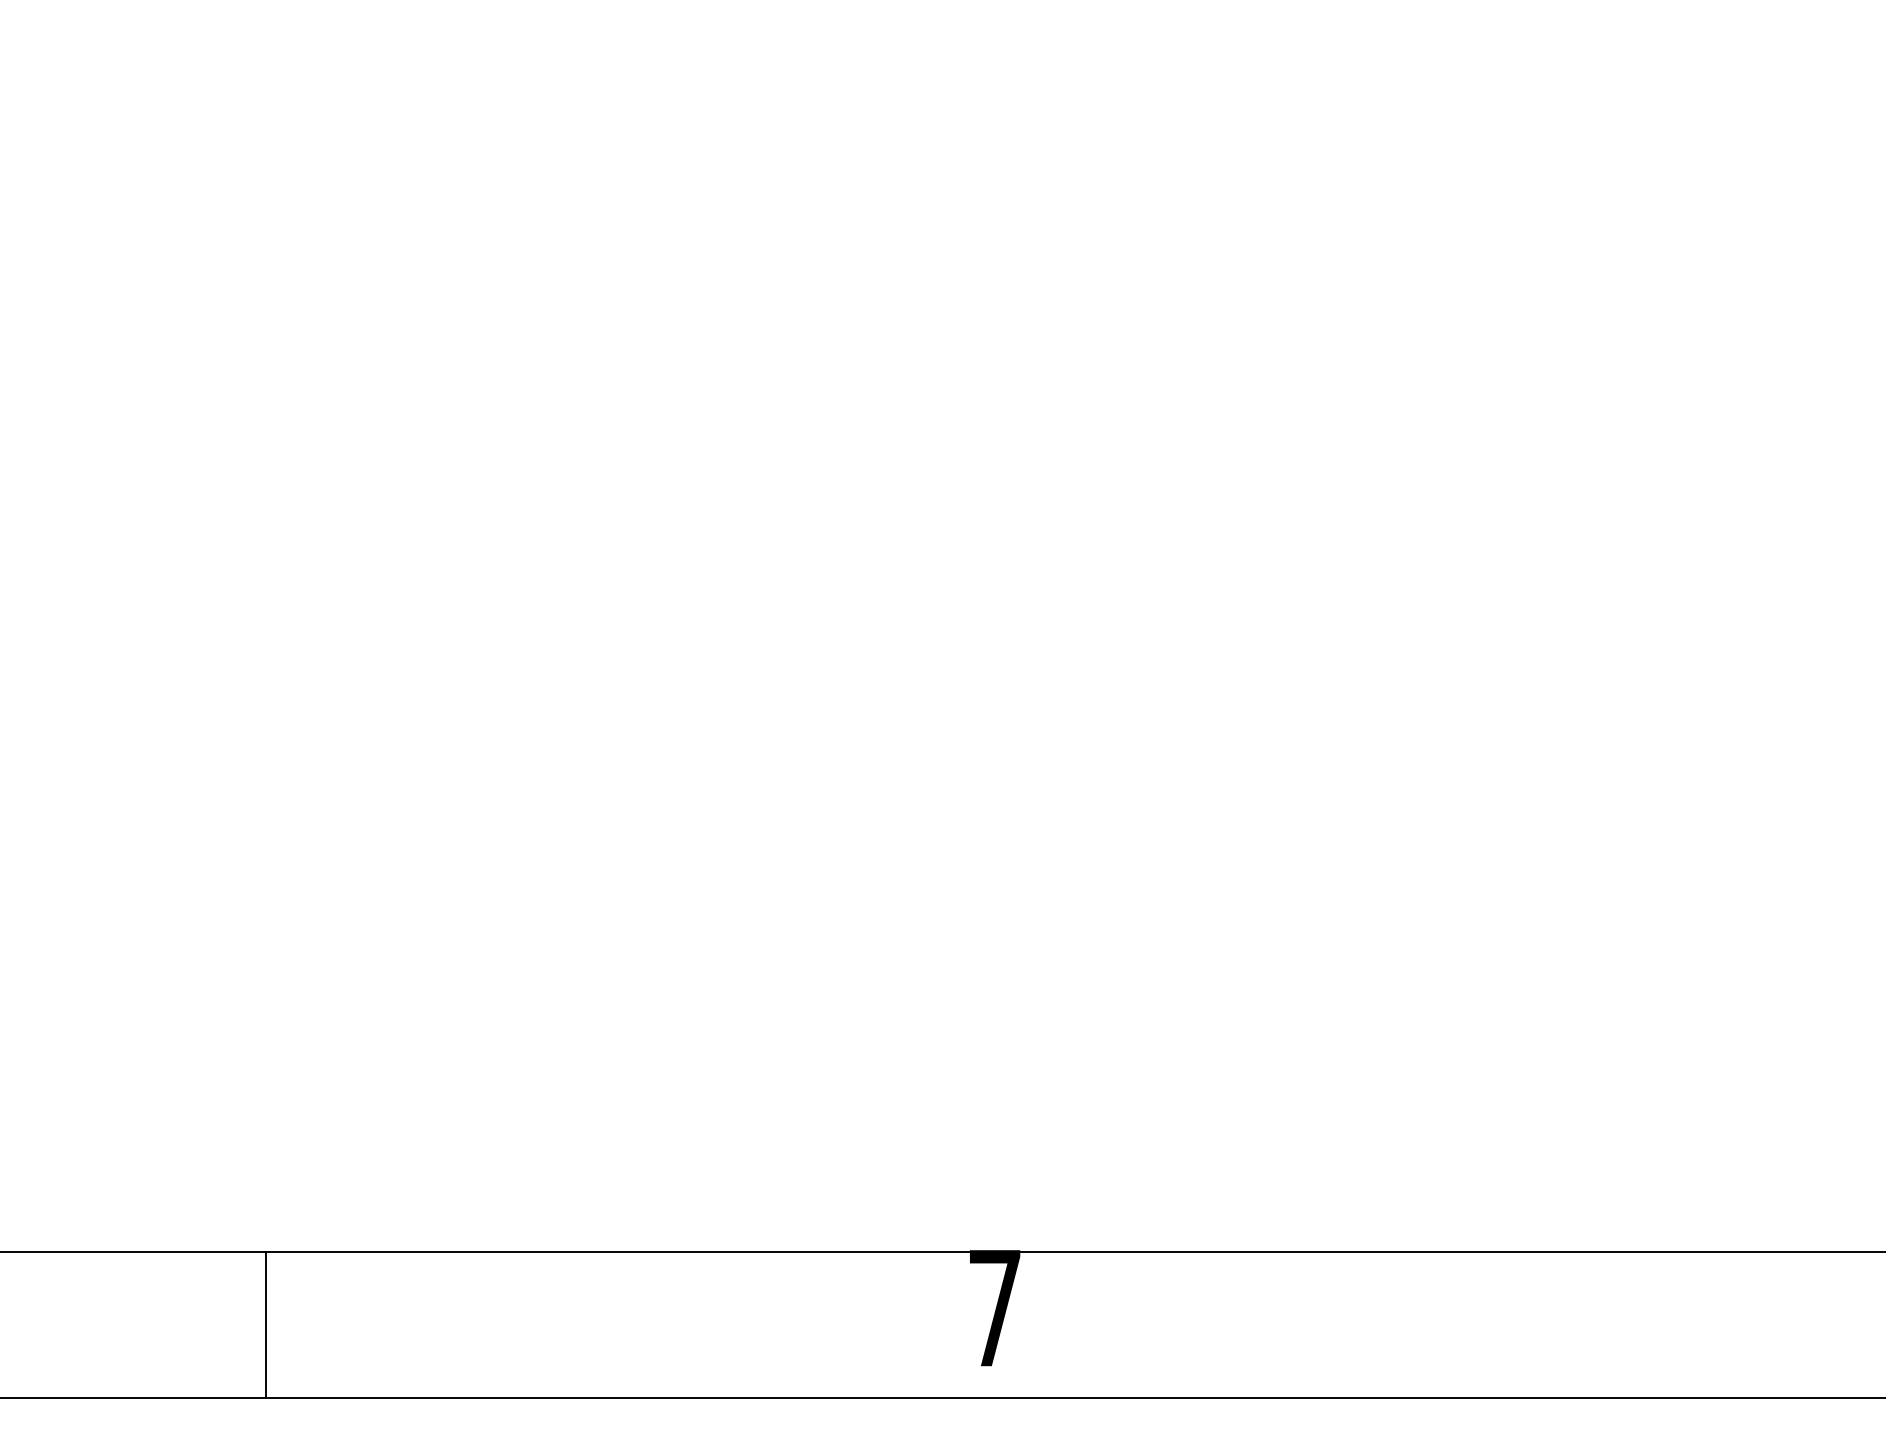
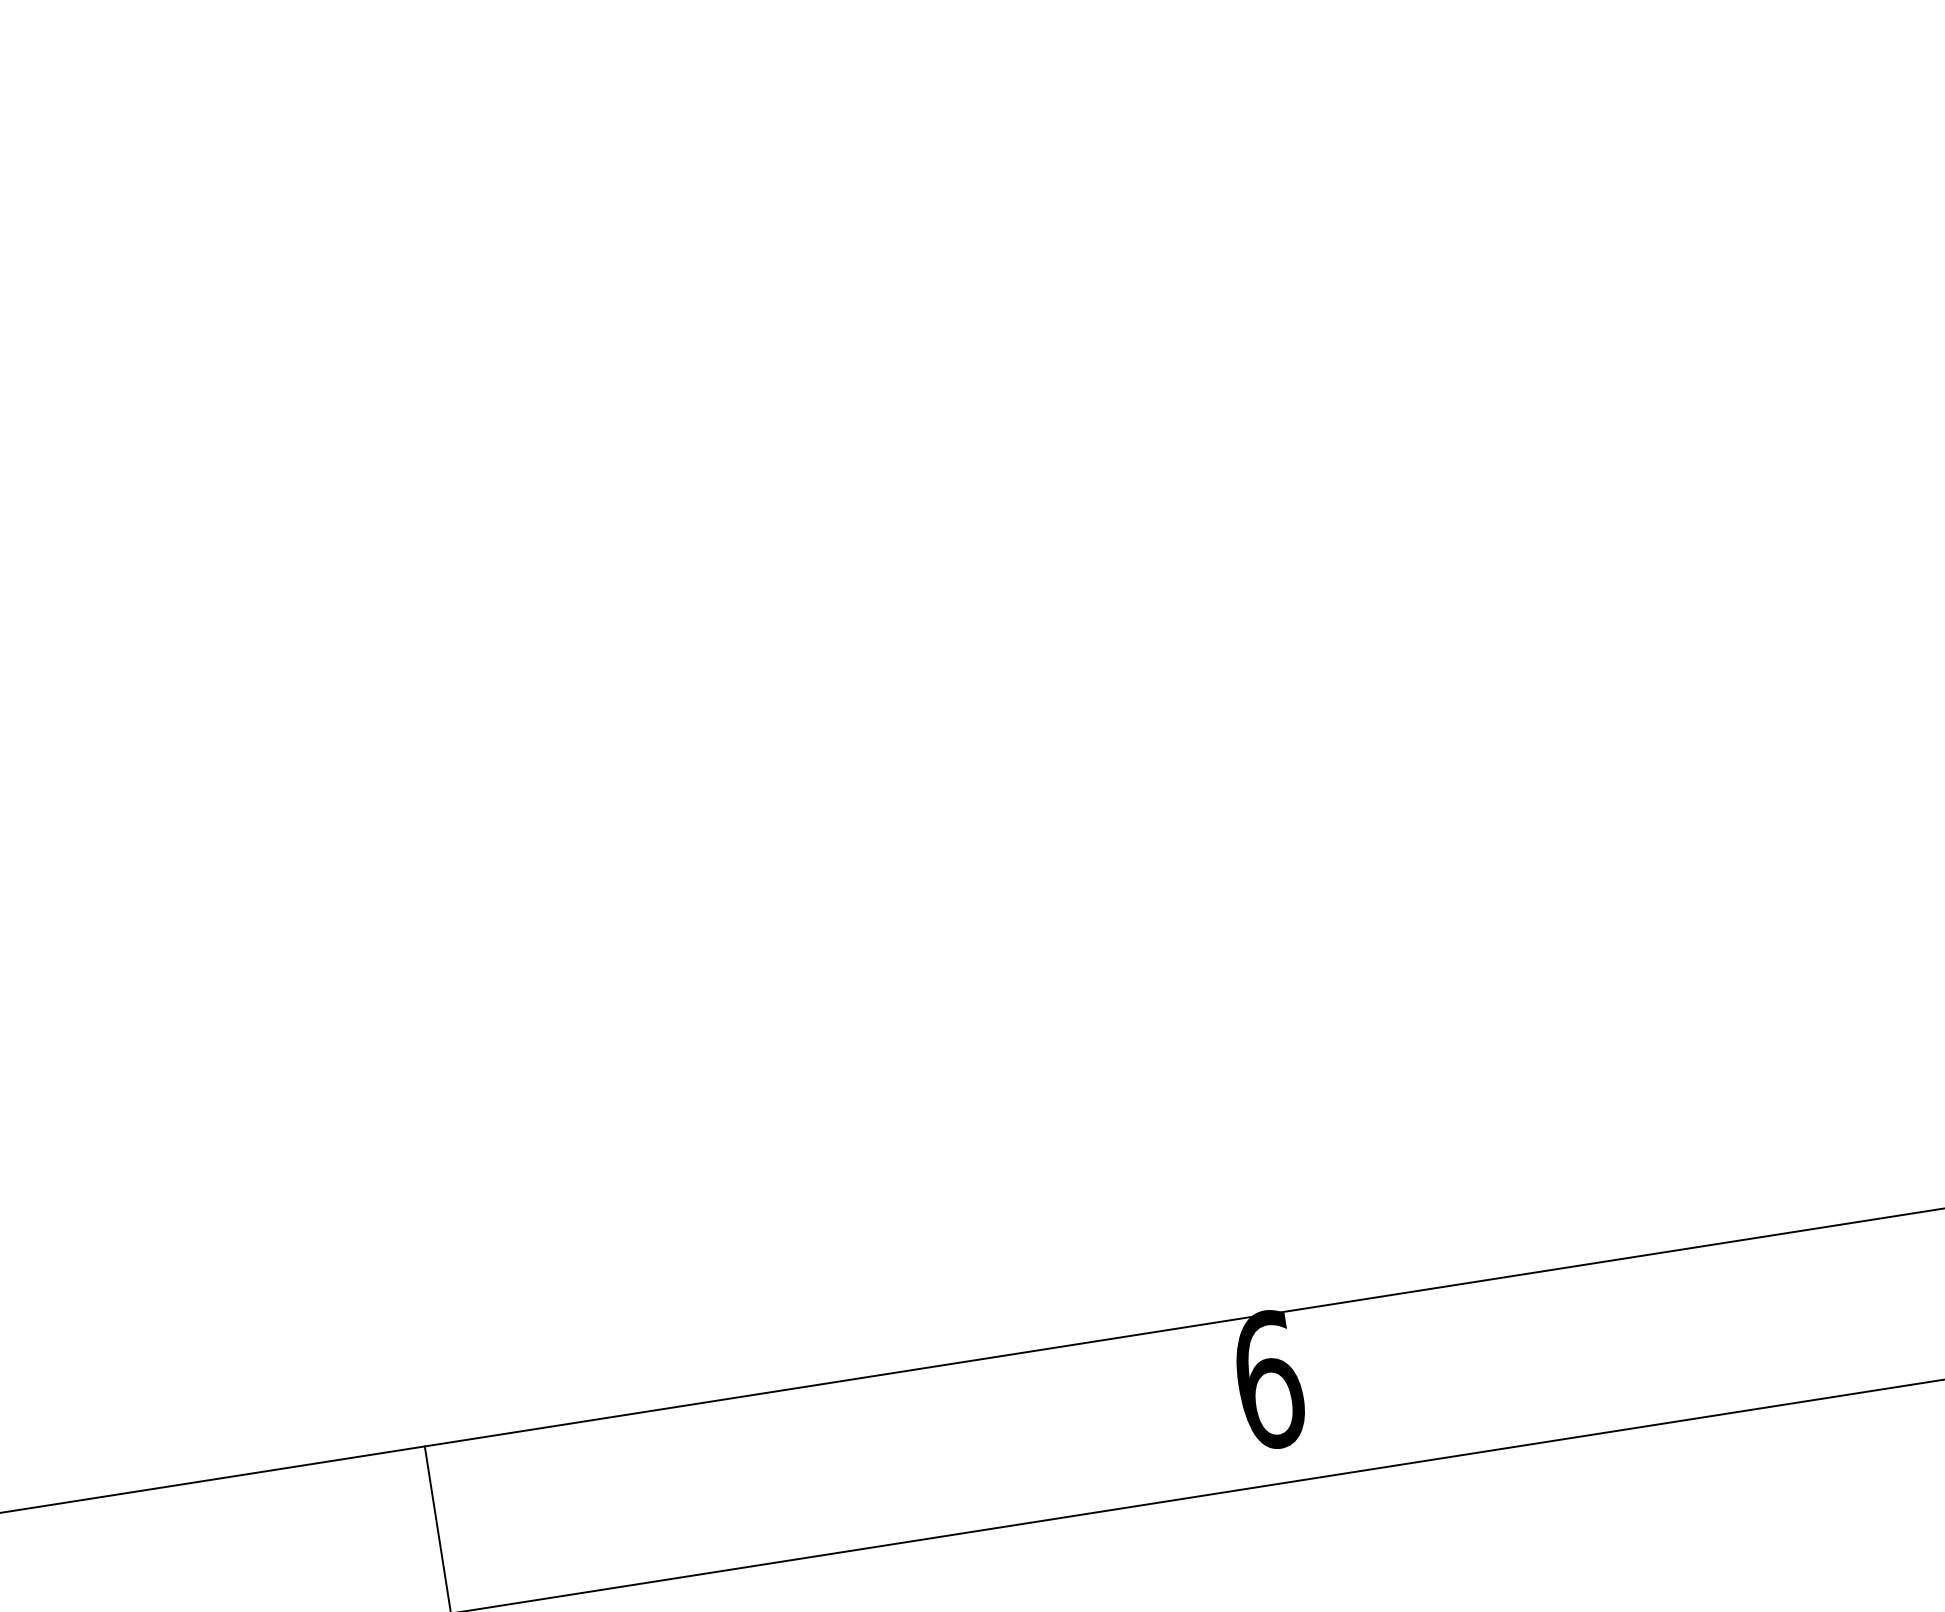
text: (995, 1308) -> (1269, 1380), 7 -> 6

